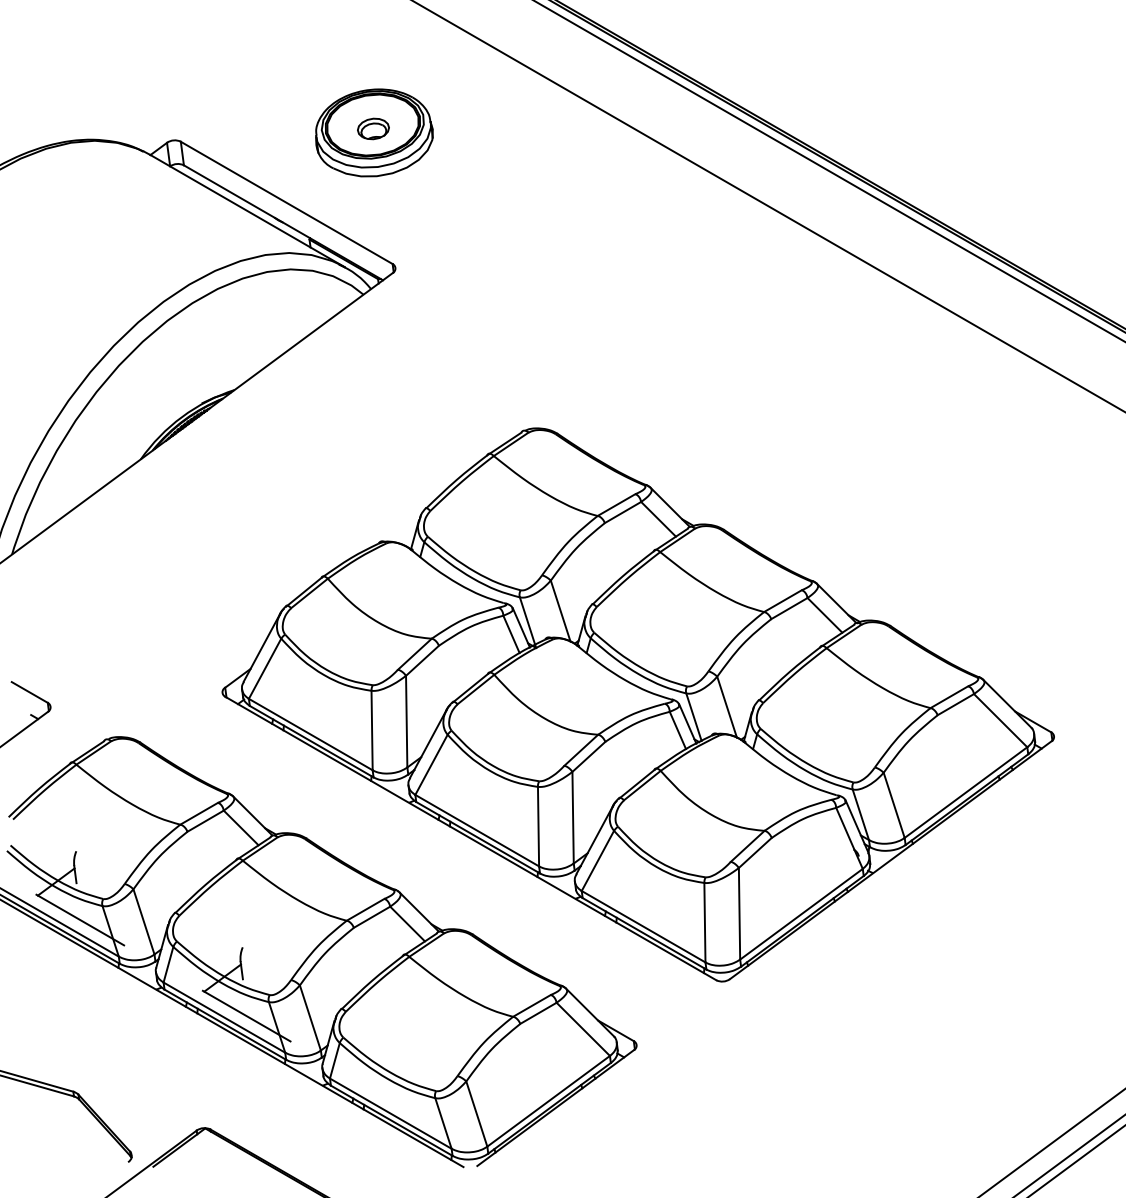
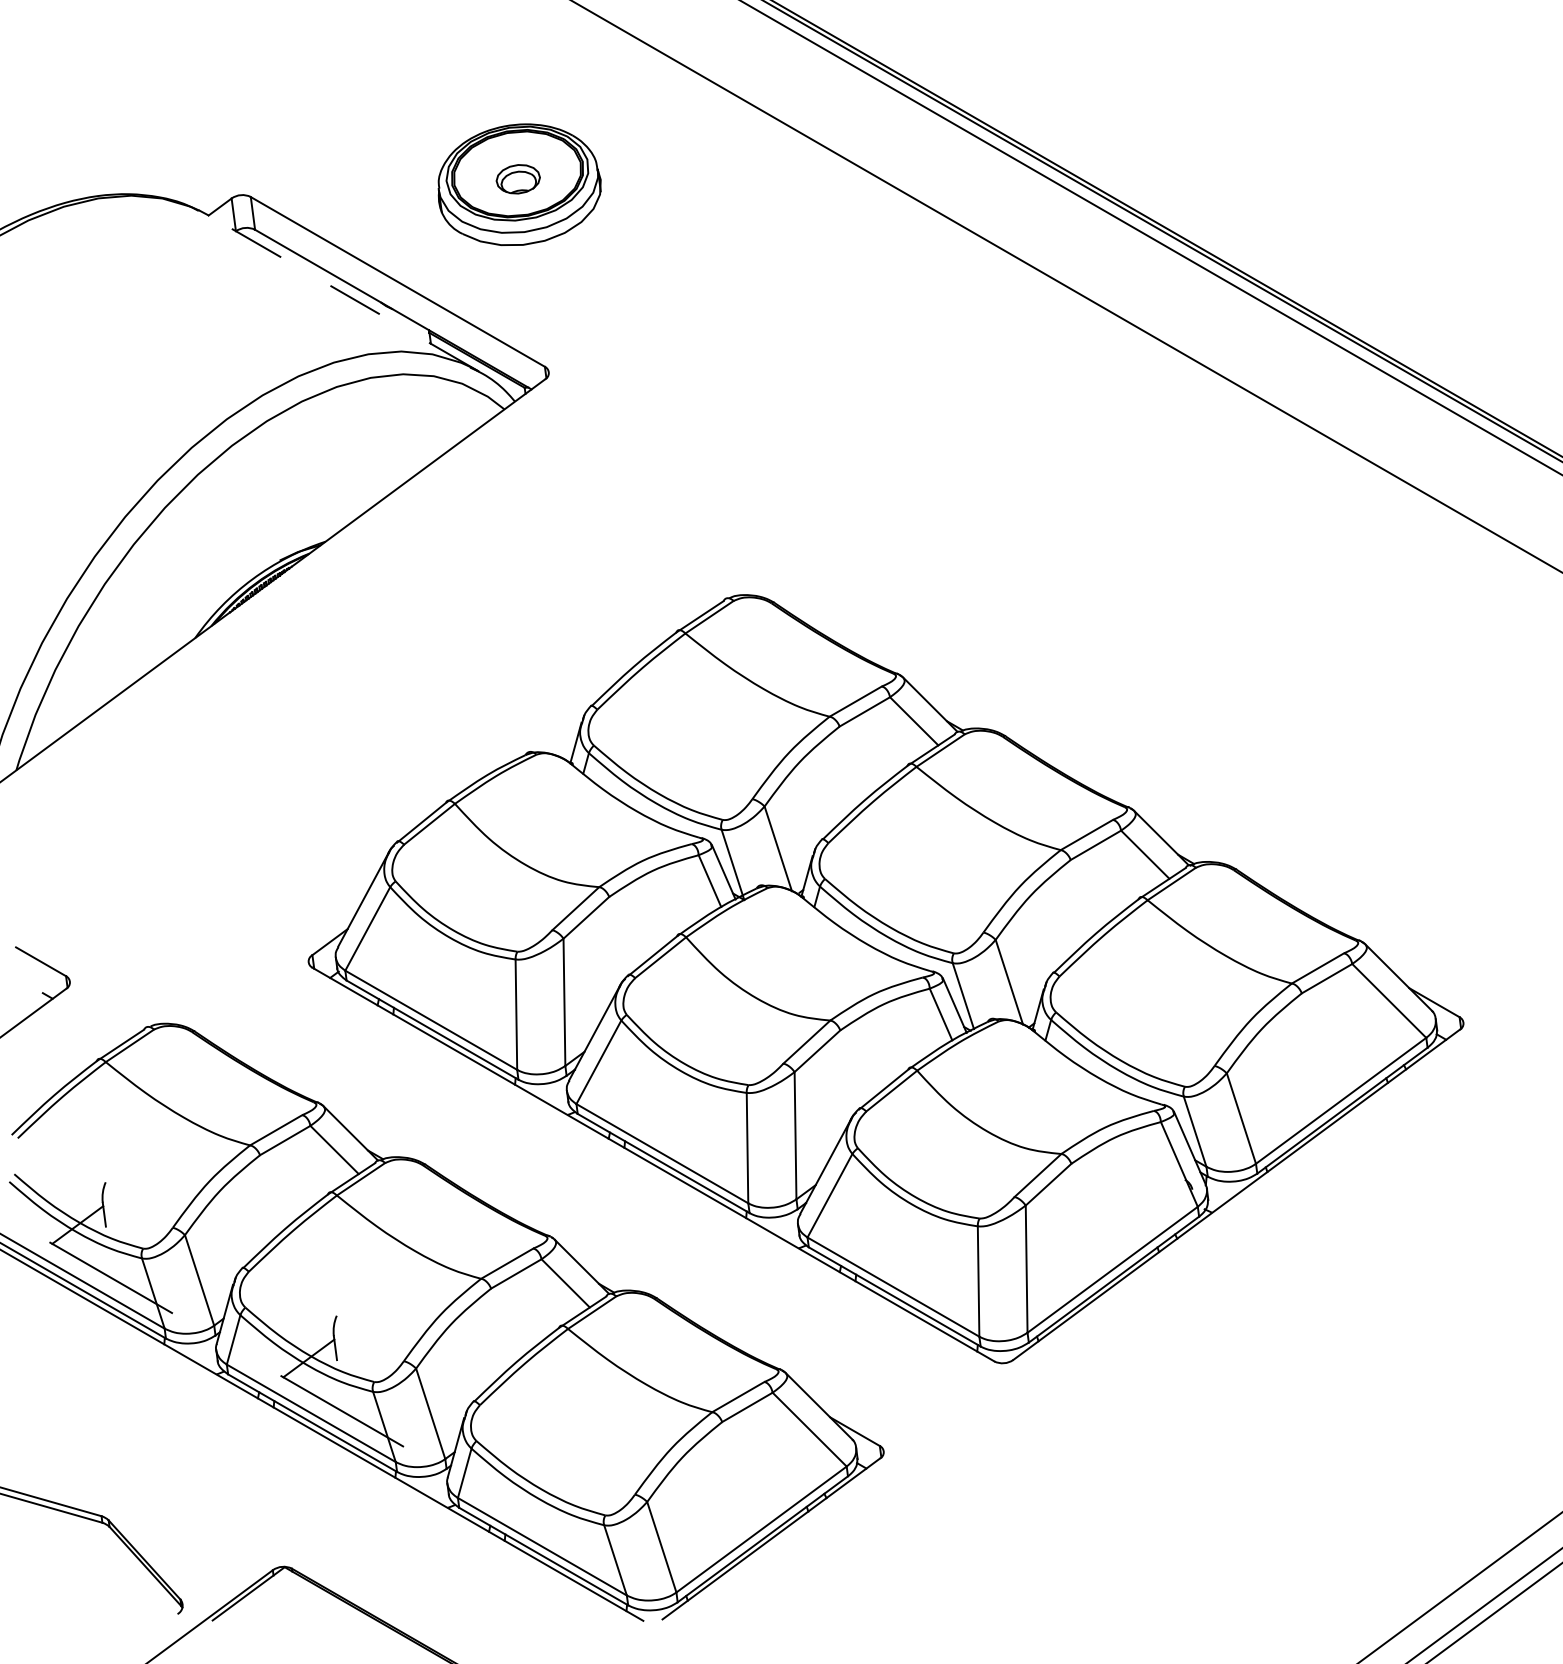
line: (247, 211) -> (343, 293), solid -> dashed

